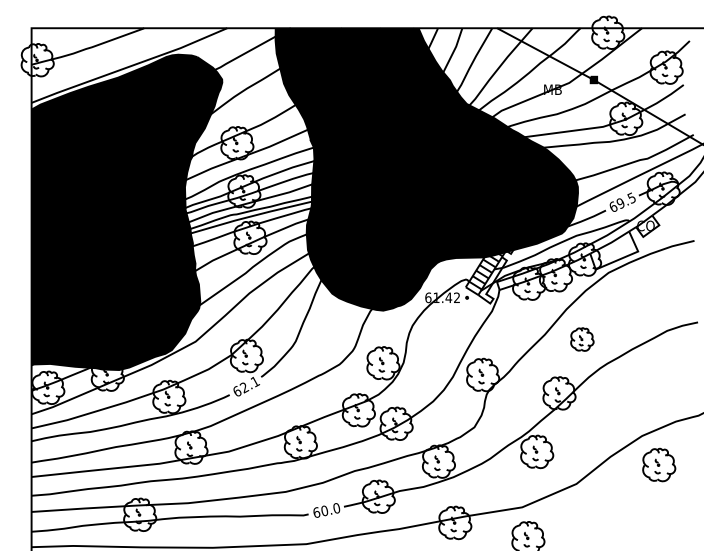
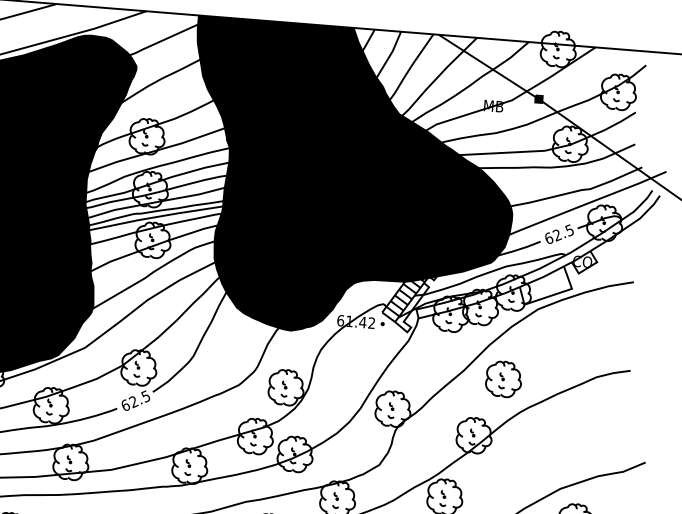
text: (620, 204) -> (556, 236), 69.5 -> 62.5
part: (582, 339) -> (504, 379), size x1.43
text: (255, 381) -> (146, 396), 62.1 -> 62.5

